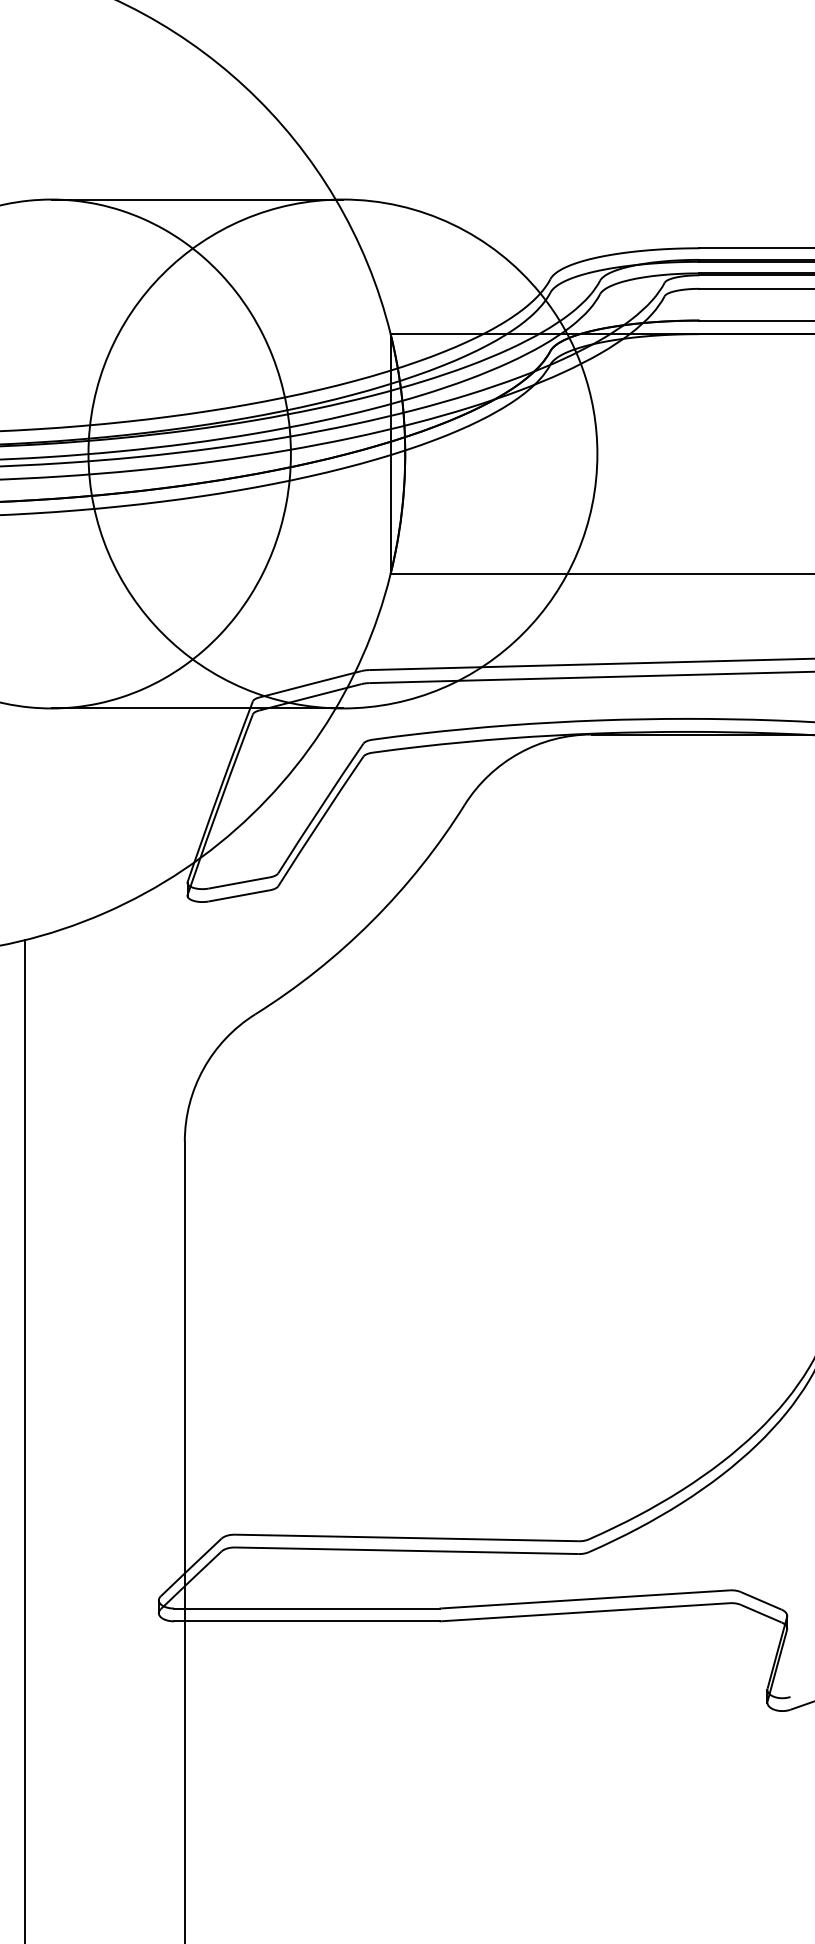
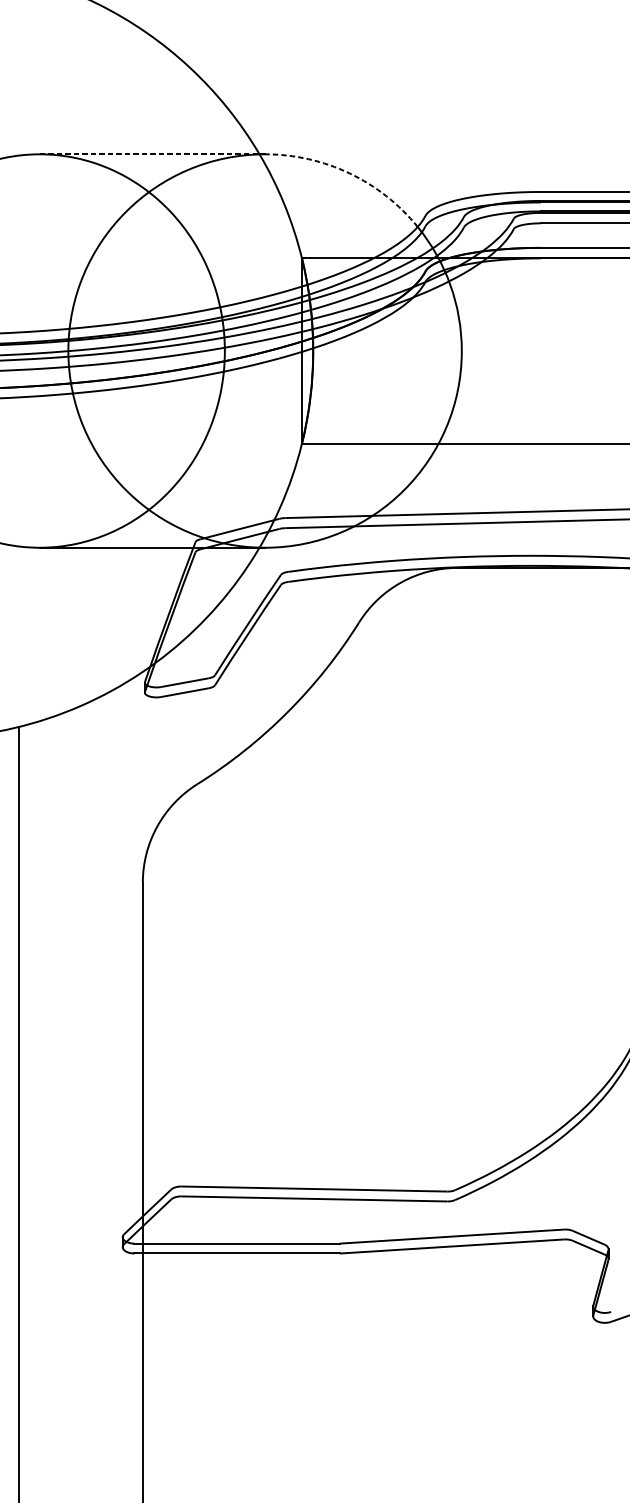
line: (194, 199) -> (150, 154), solid -> dashed
arc: (452, 224) -> (349, 173), solid -> dashed

